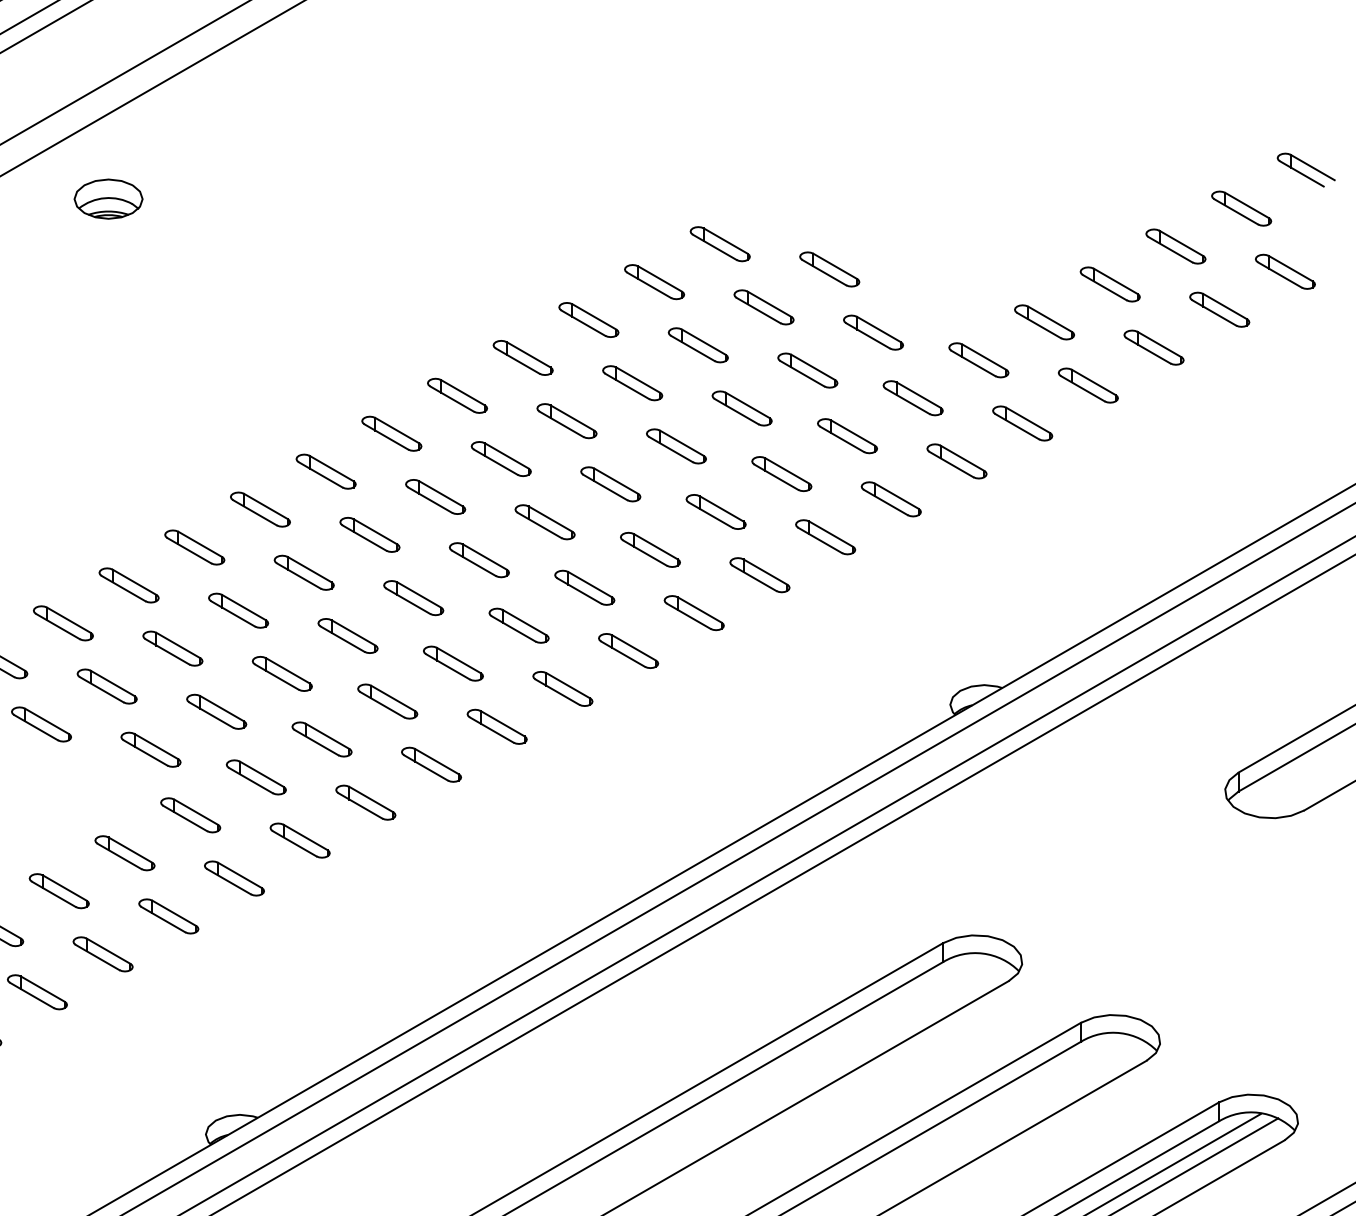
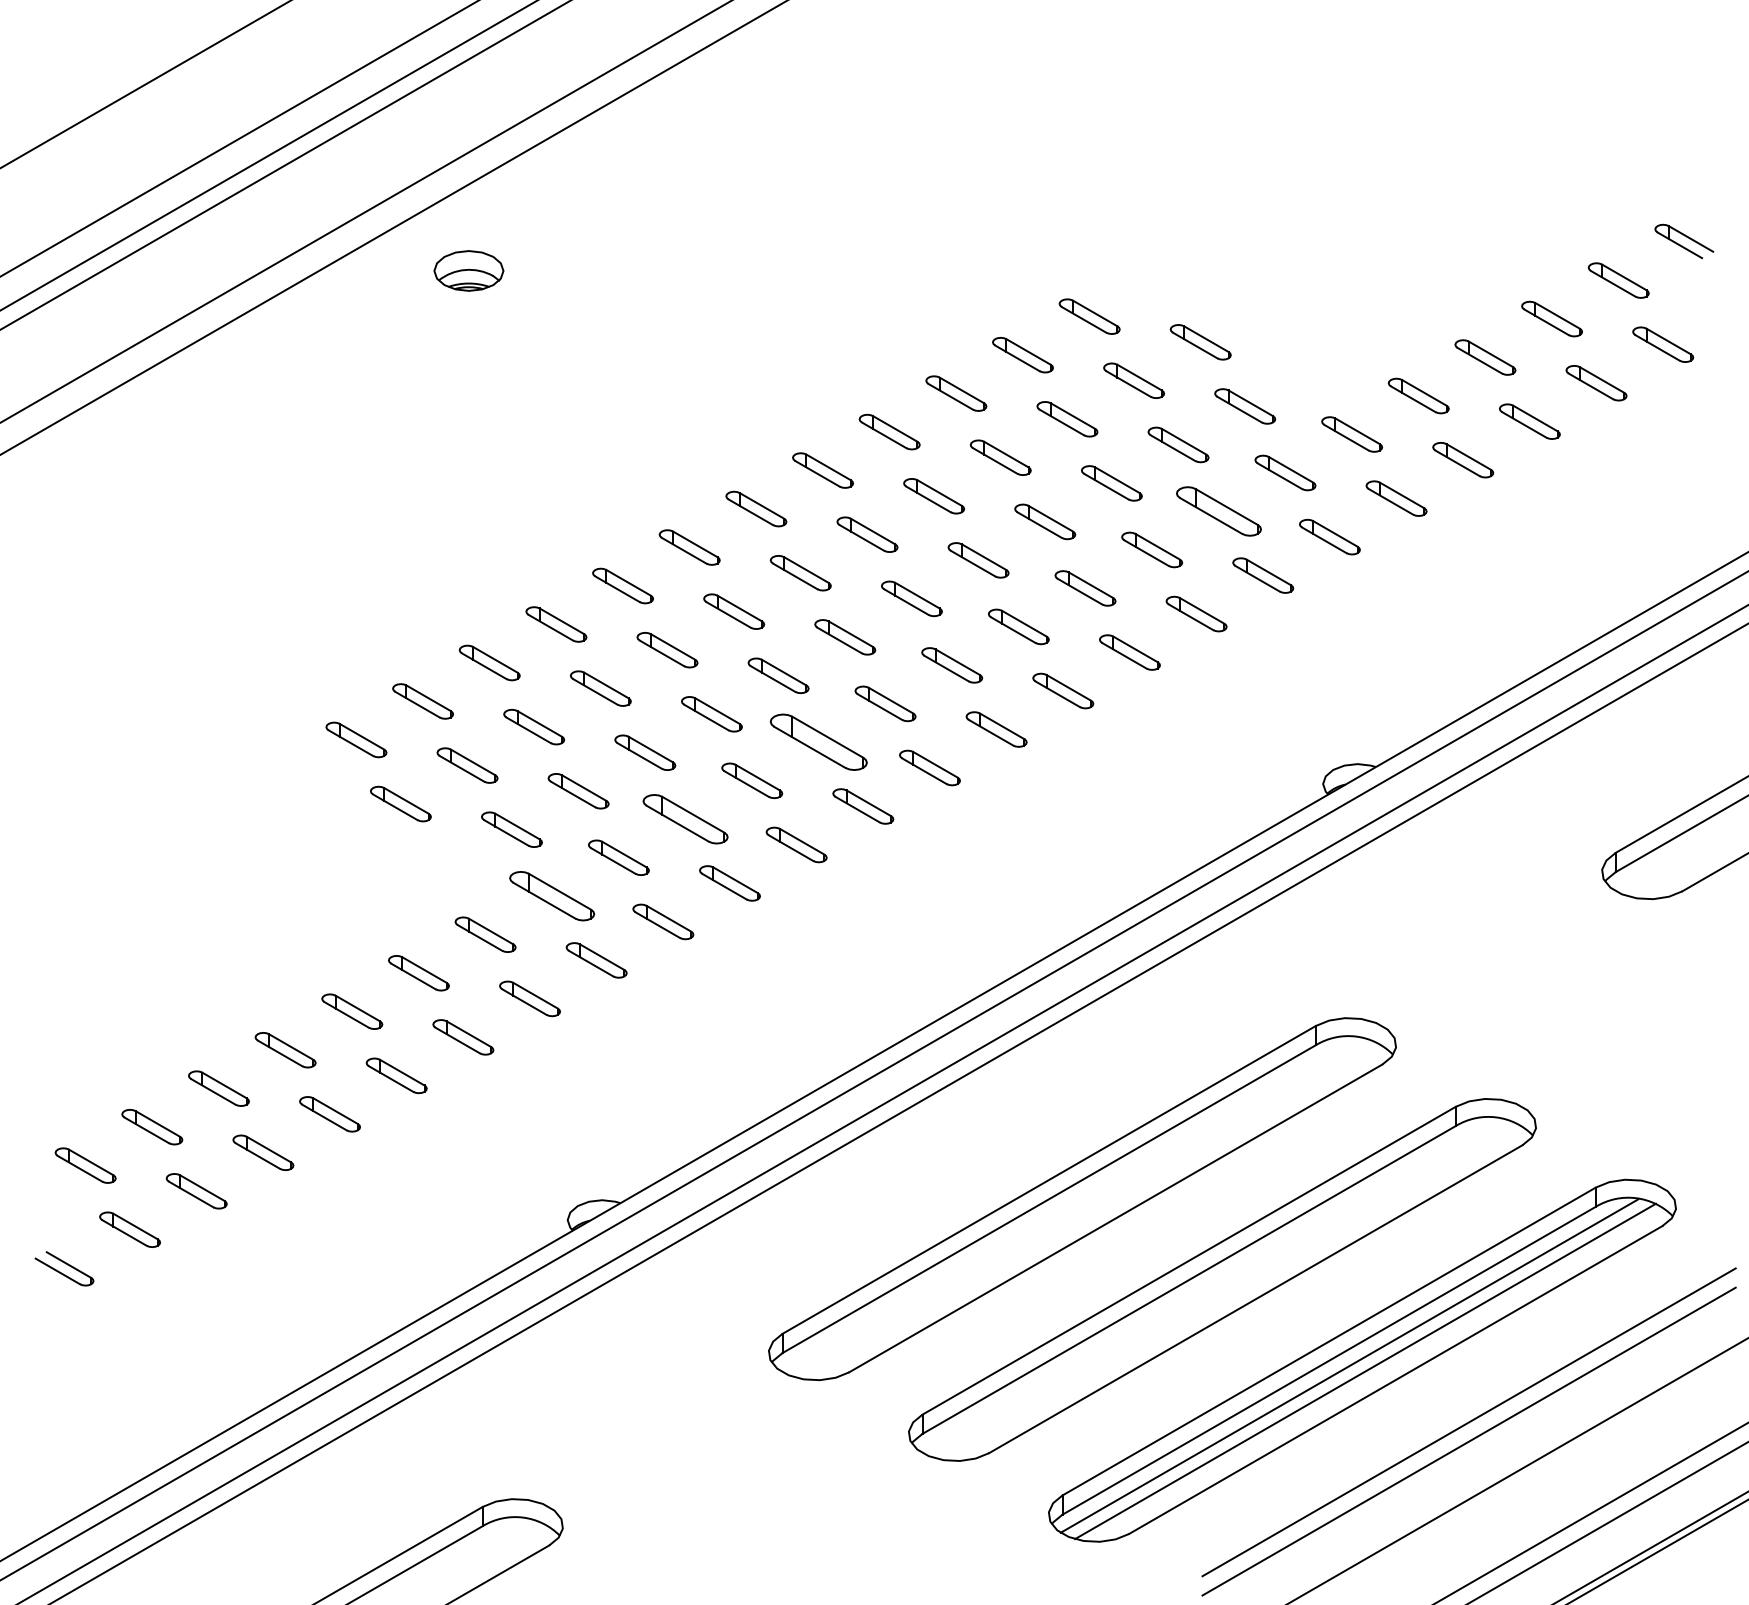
part: (847, 436) -> (1218, 511), size x1.4
part: (453, 663) -> (818, 742), size x1.6
part: (321, 739) -> (685, 819), size x1.4
part: (190, 815) -> (552, 896), size x1.4

